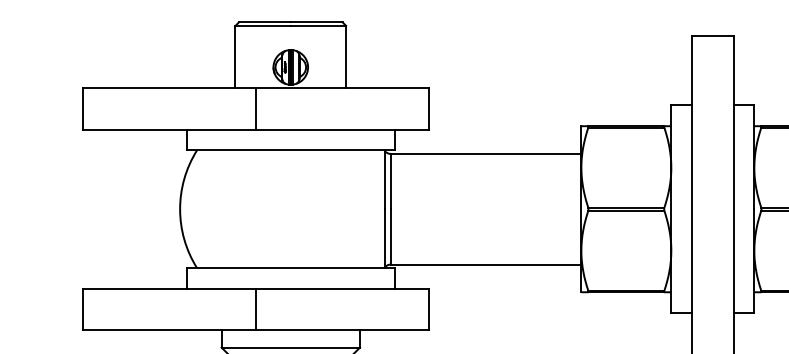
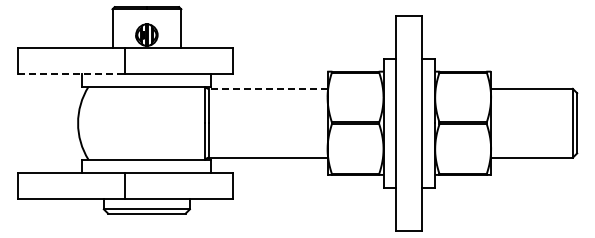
line: (169, 129) -> (71, 73), solid -> dashed
line: (484, 153) -> (267, 88), solid -> dashed

